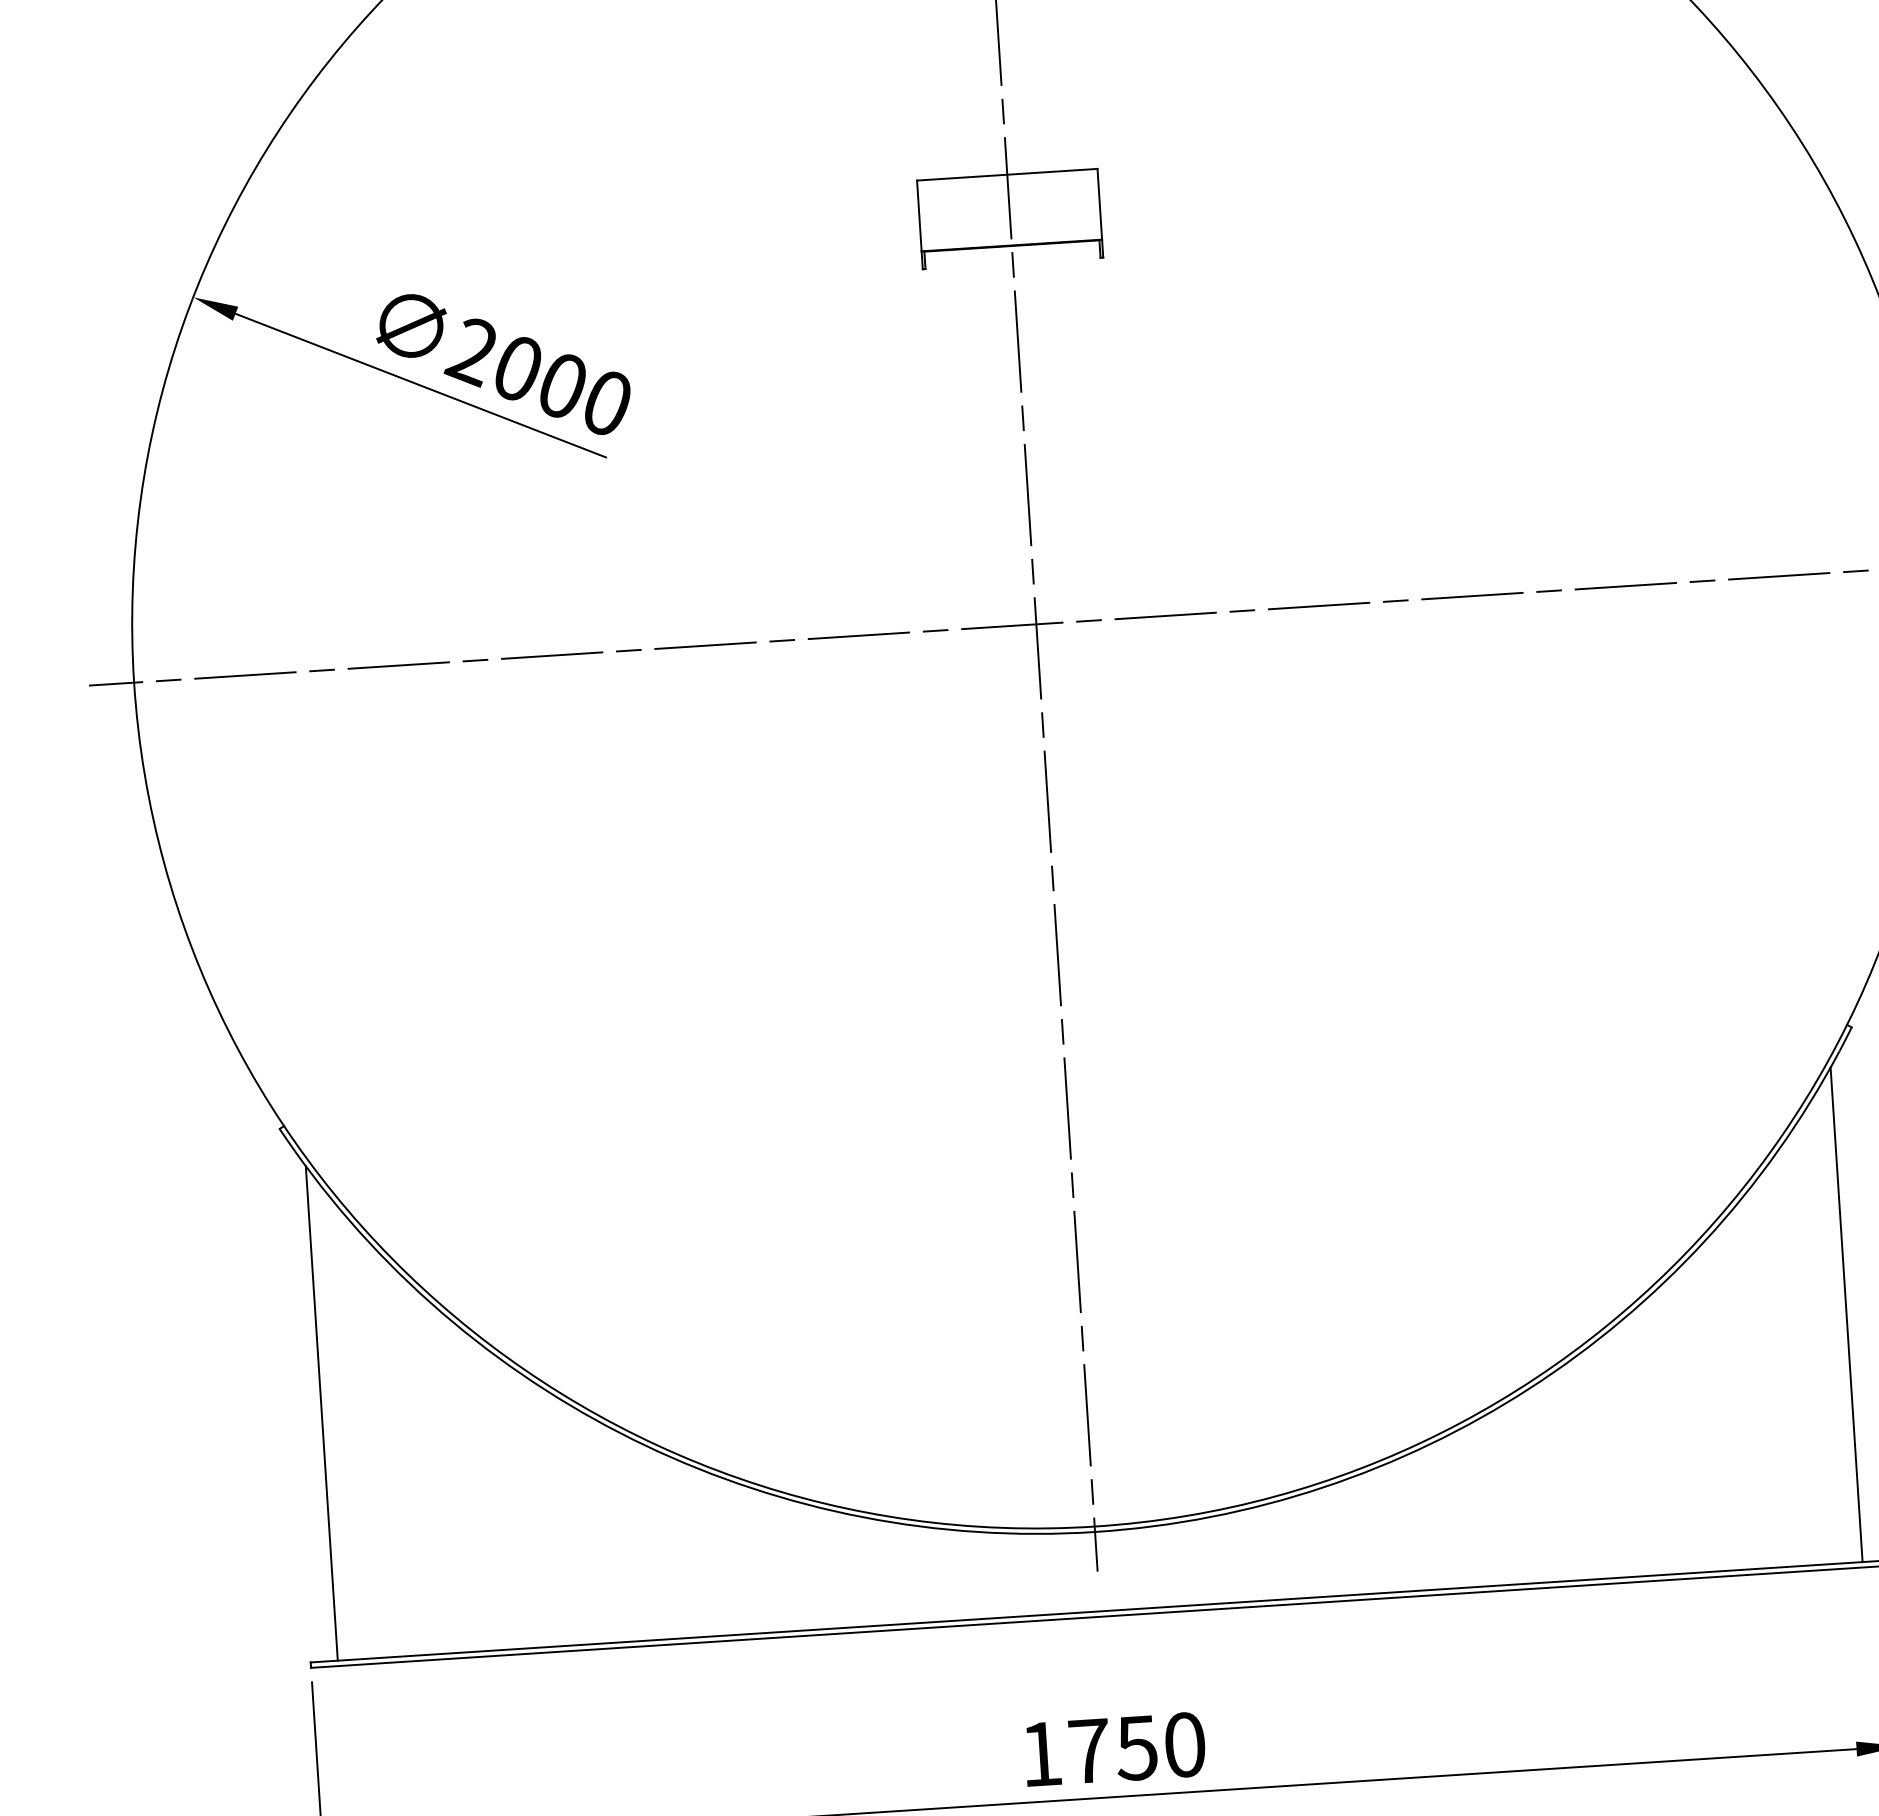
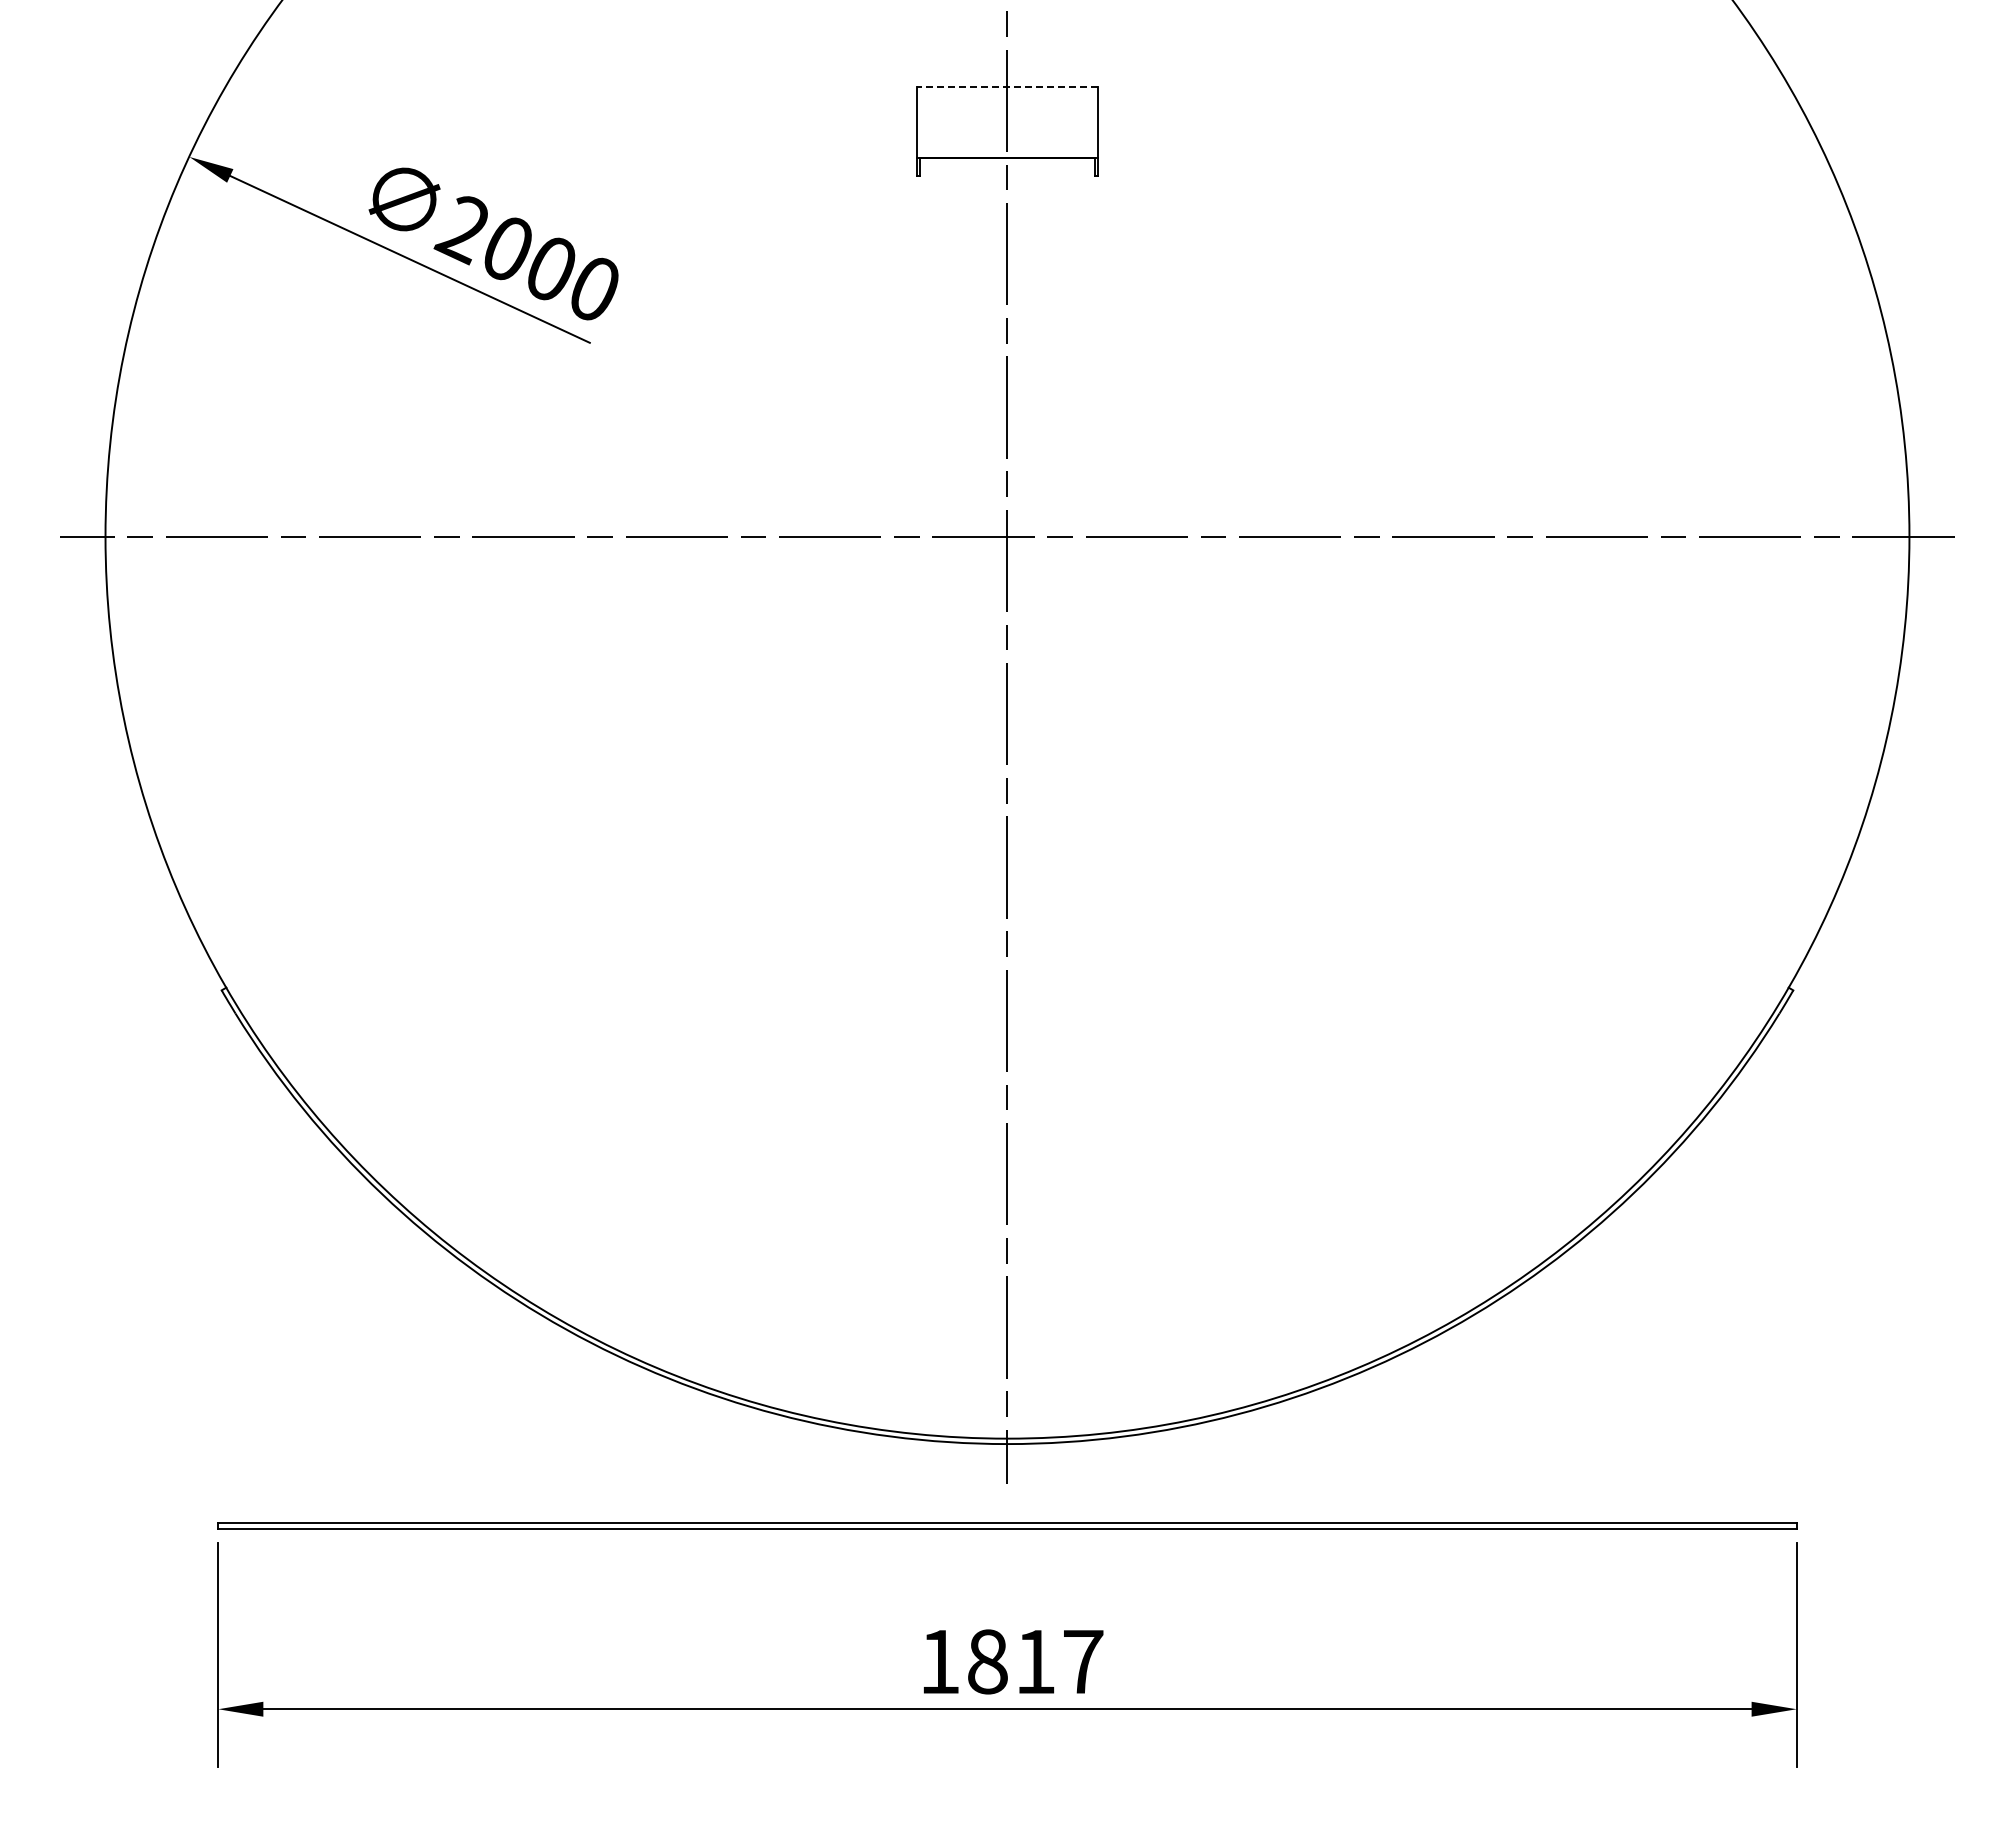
line: (1006, 175) -> (1006, 87), solid -> dashed
line: (1846, 1315) -> (1769, 1276), removed
line: (322, 1413) -> (245, 1276), removed
text: (1137, 1747) -> (1035, 1661), 1750 -> 1817

